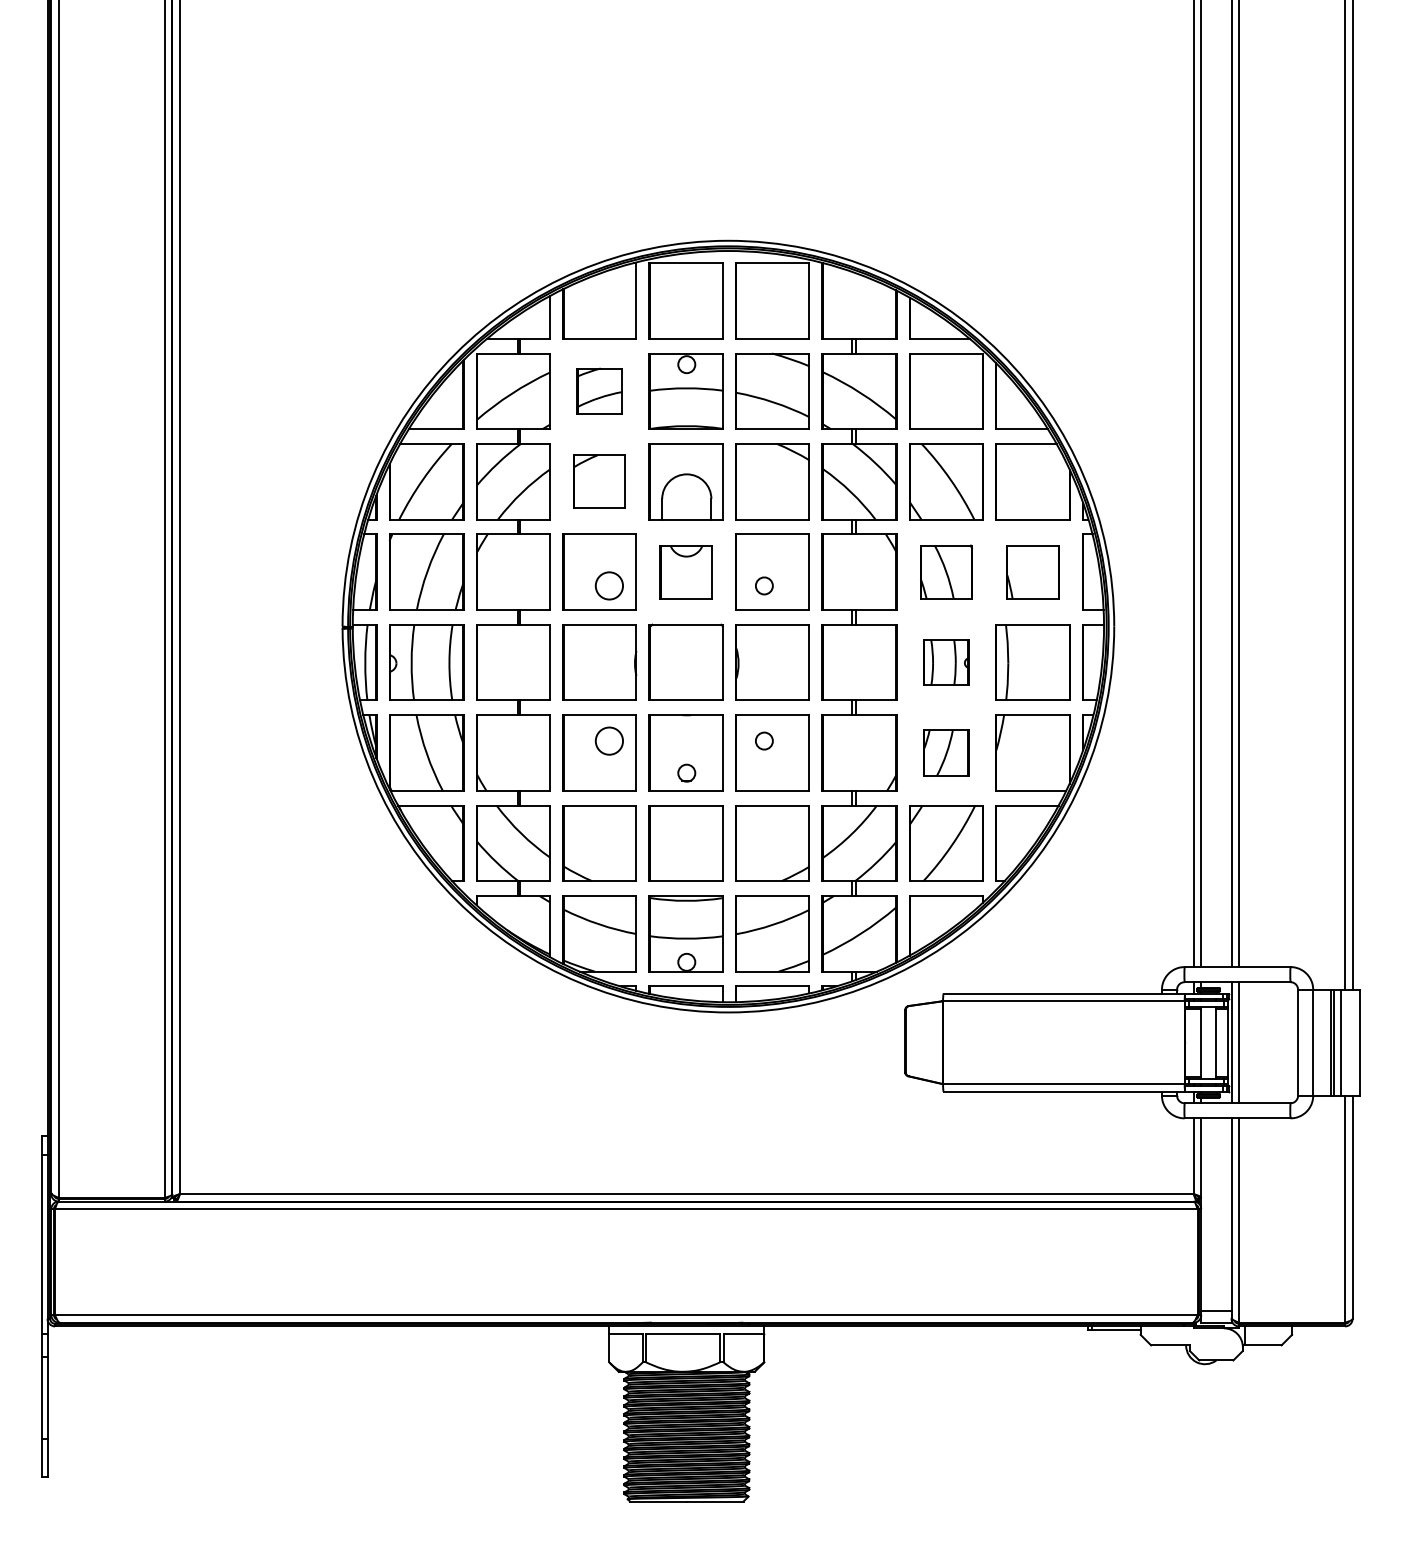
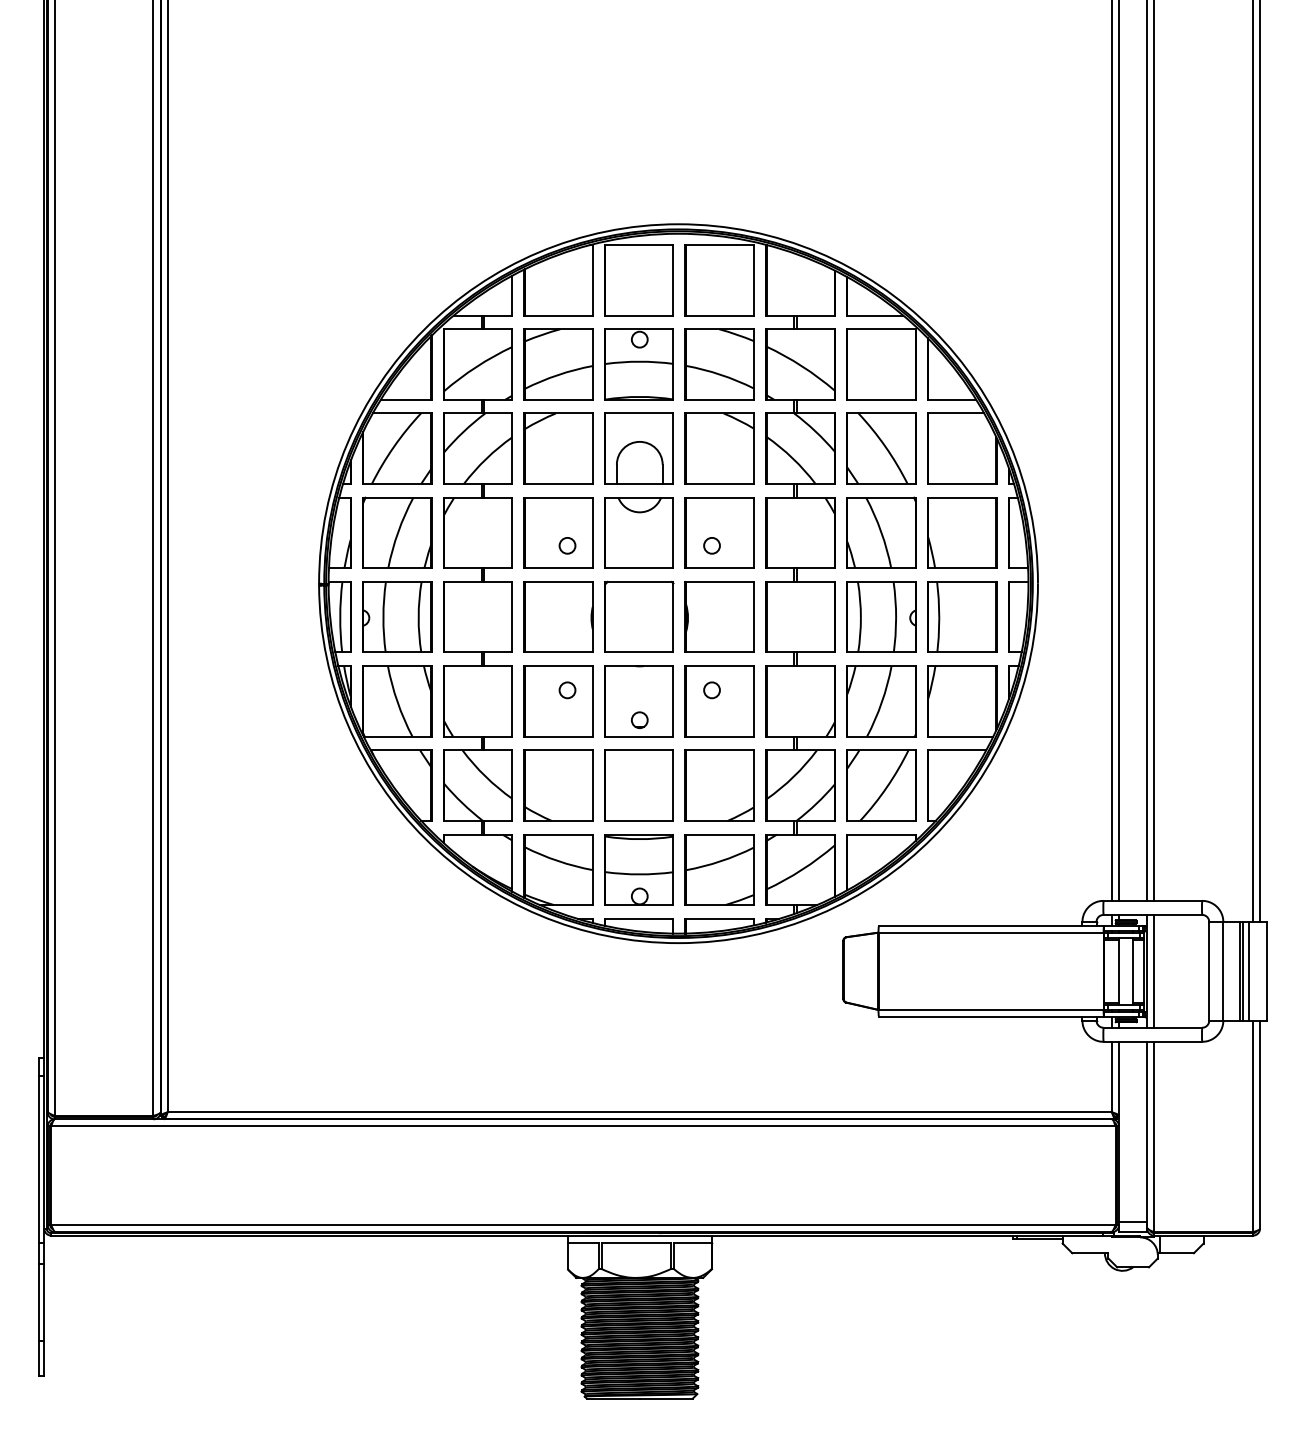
part: (599, 390) -> (558, 363), size x1.67
part: (599, 481) -> (558, 448), size x1.43
part: (685, 571) -> (638, 532), size x1.43
part: (946, 571) -> (881, 532), size x1.43
part: (1032, 571) -> (961, 532), size x1.43
circle: (608, 585) -> (566, 545), size x0.62
part: (946, 662) -> (881, 617), size x1.67
circle: (608, 740) -> (566, 689), size x0.62
part: (946, 752) -> (881, 700), size x1.67

